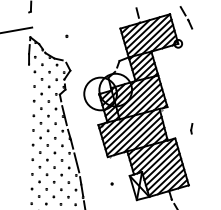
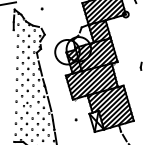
part: (191, 128) -> (141, 66), moved
part: (46, 163) -> (26, 104), size x0.6

